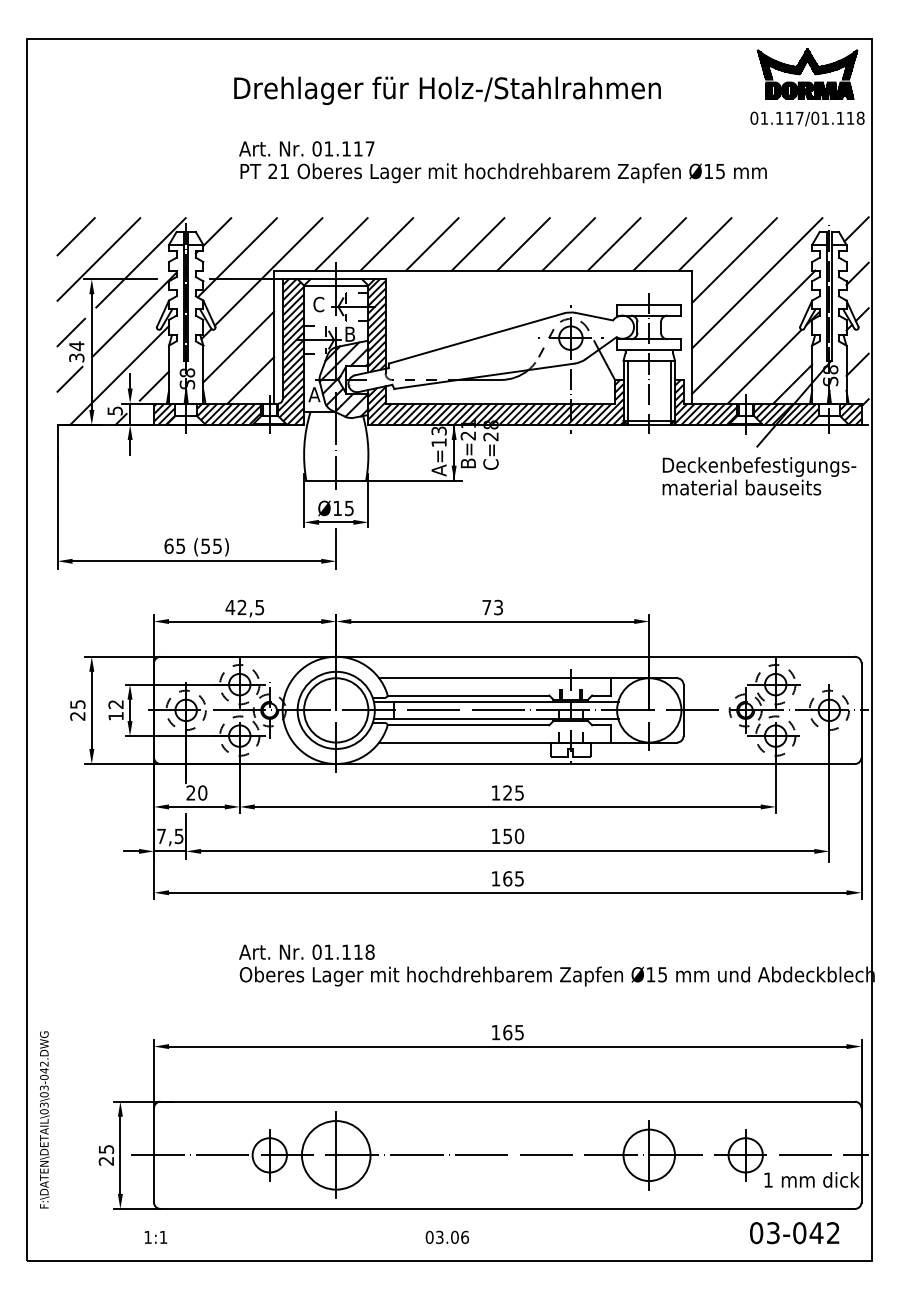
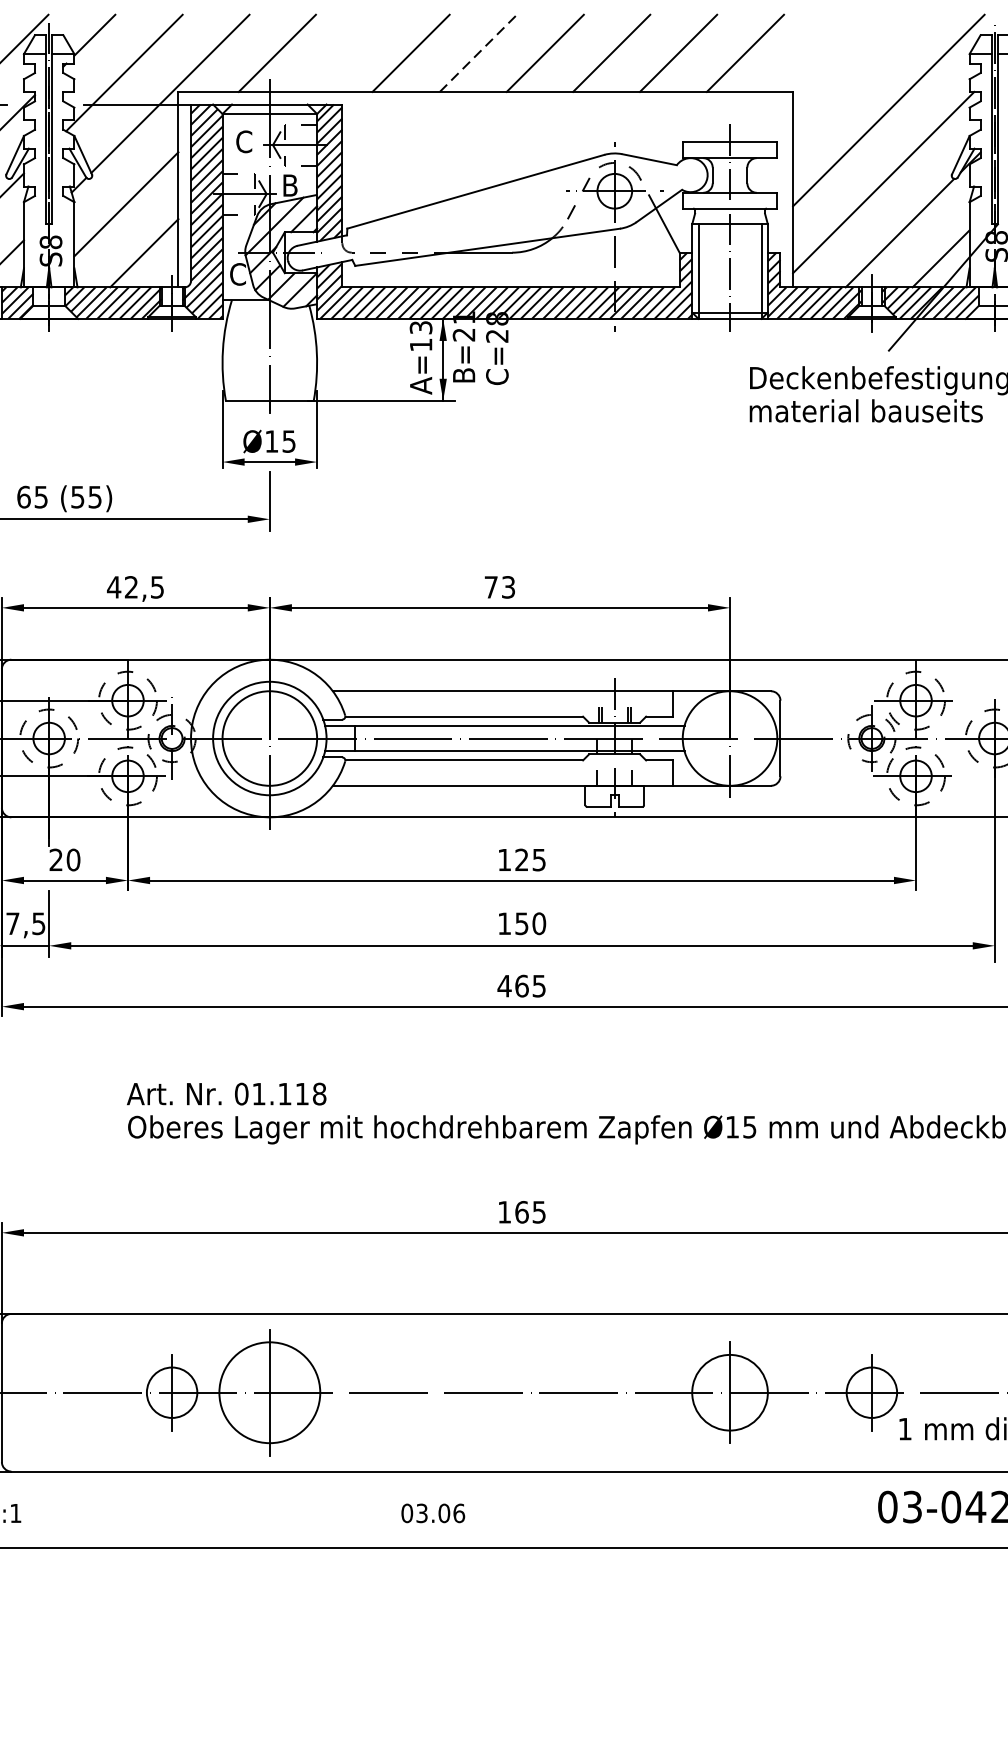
line: (386, 244) -> (343, 53), removed
line: (478, 244) -> (478, 53), solid -> dashed
line: (704, 244) -> (811, 53), removed
line: (734, 260) -> (855, 77), removed
text: (314, 394) -> (237, 274), A -> C
text: (495, 878) -> (503, 985), 165 -> 465

